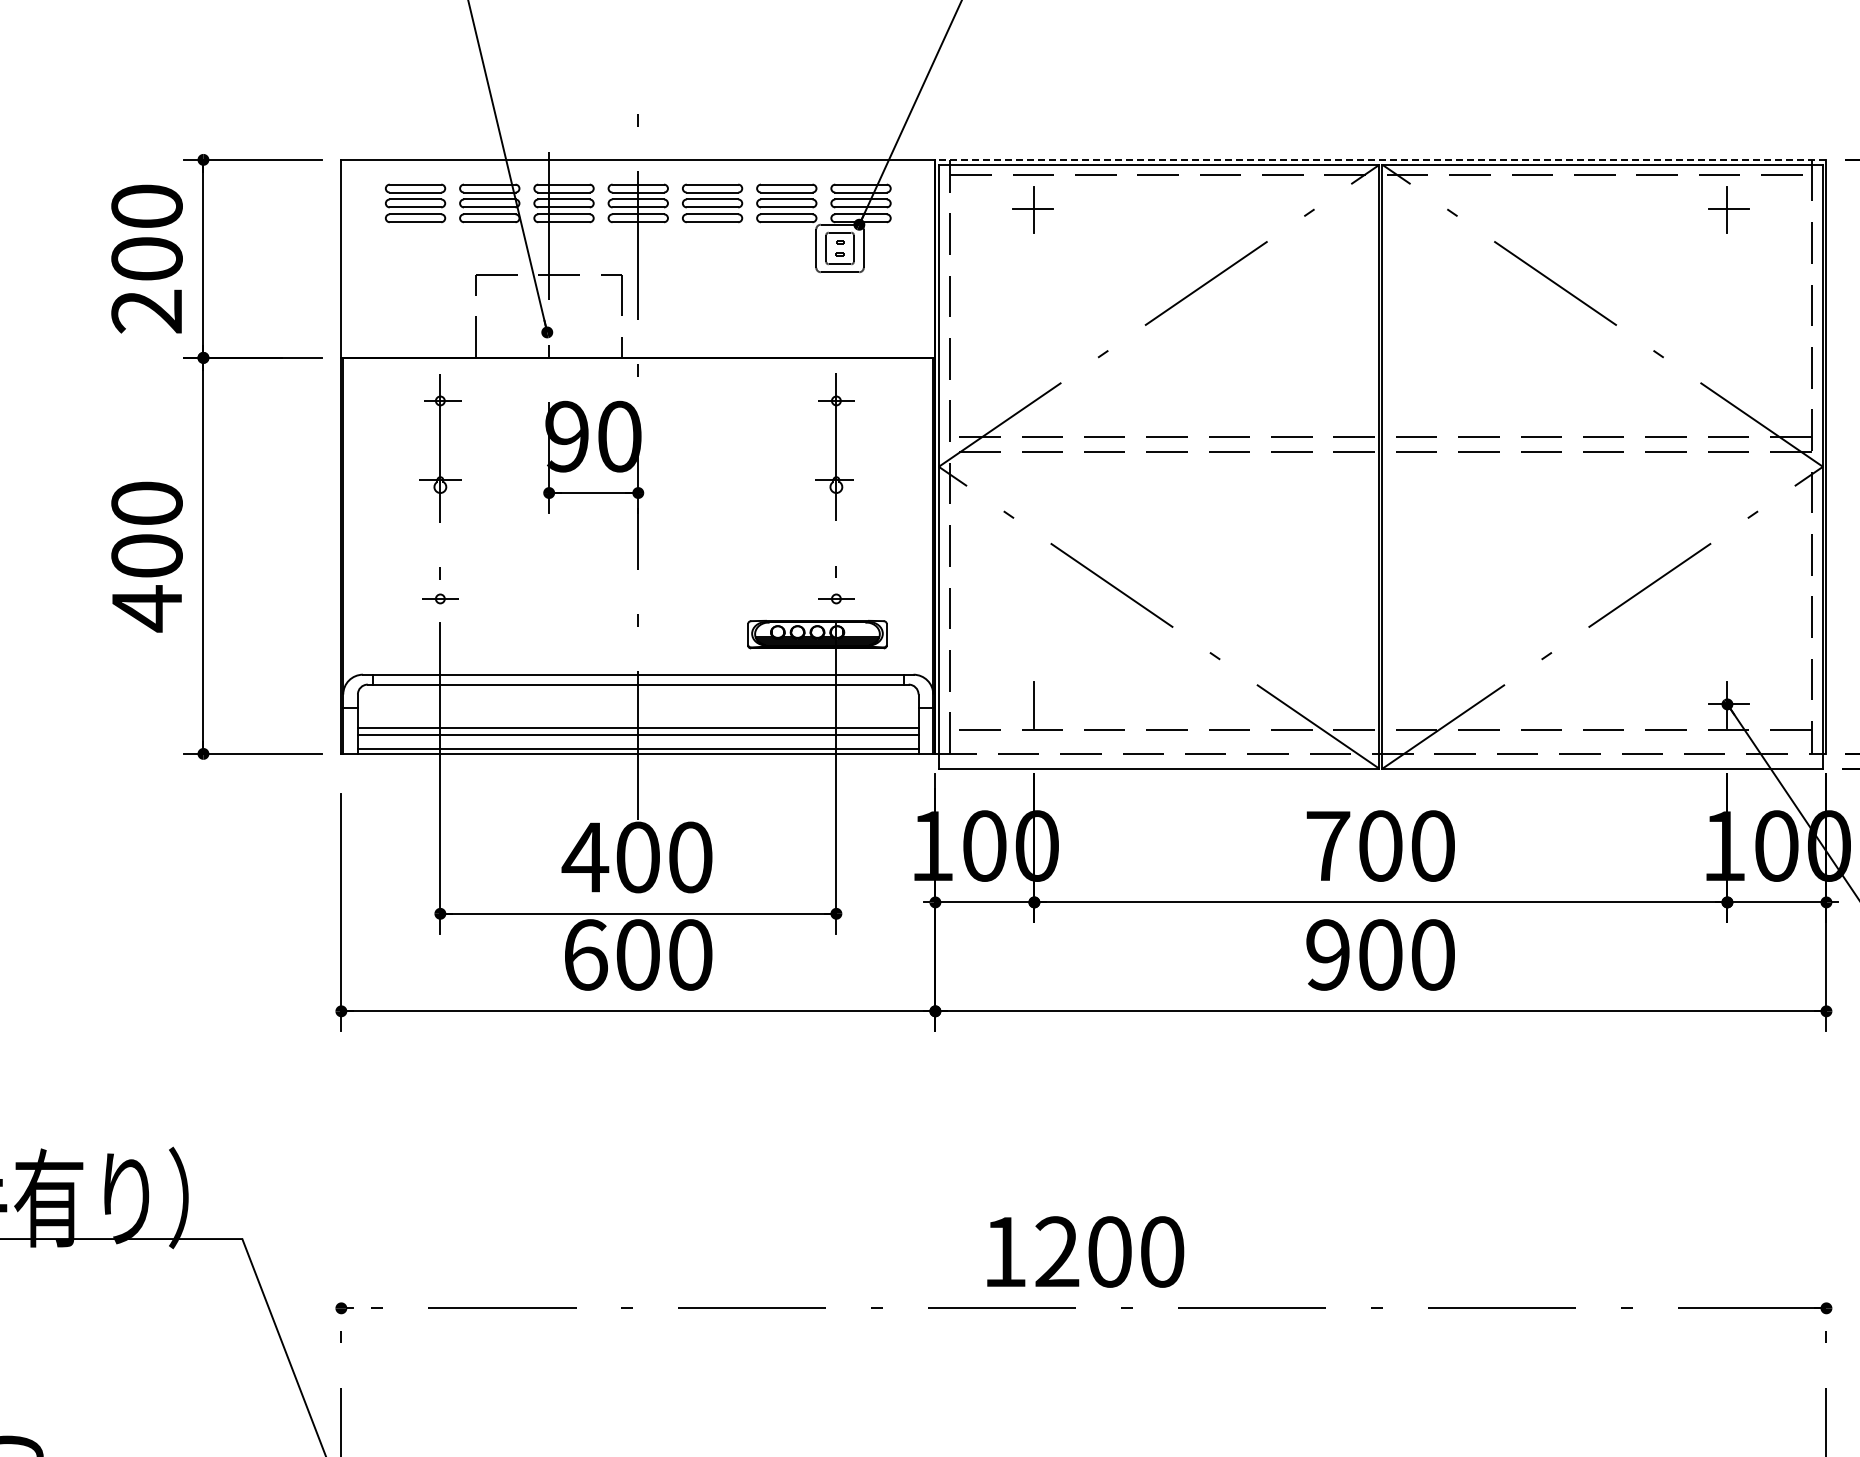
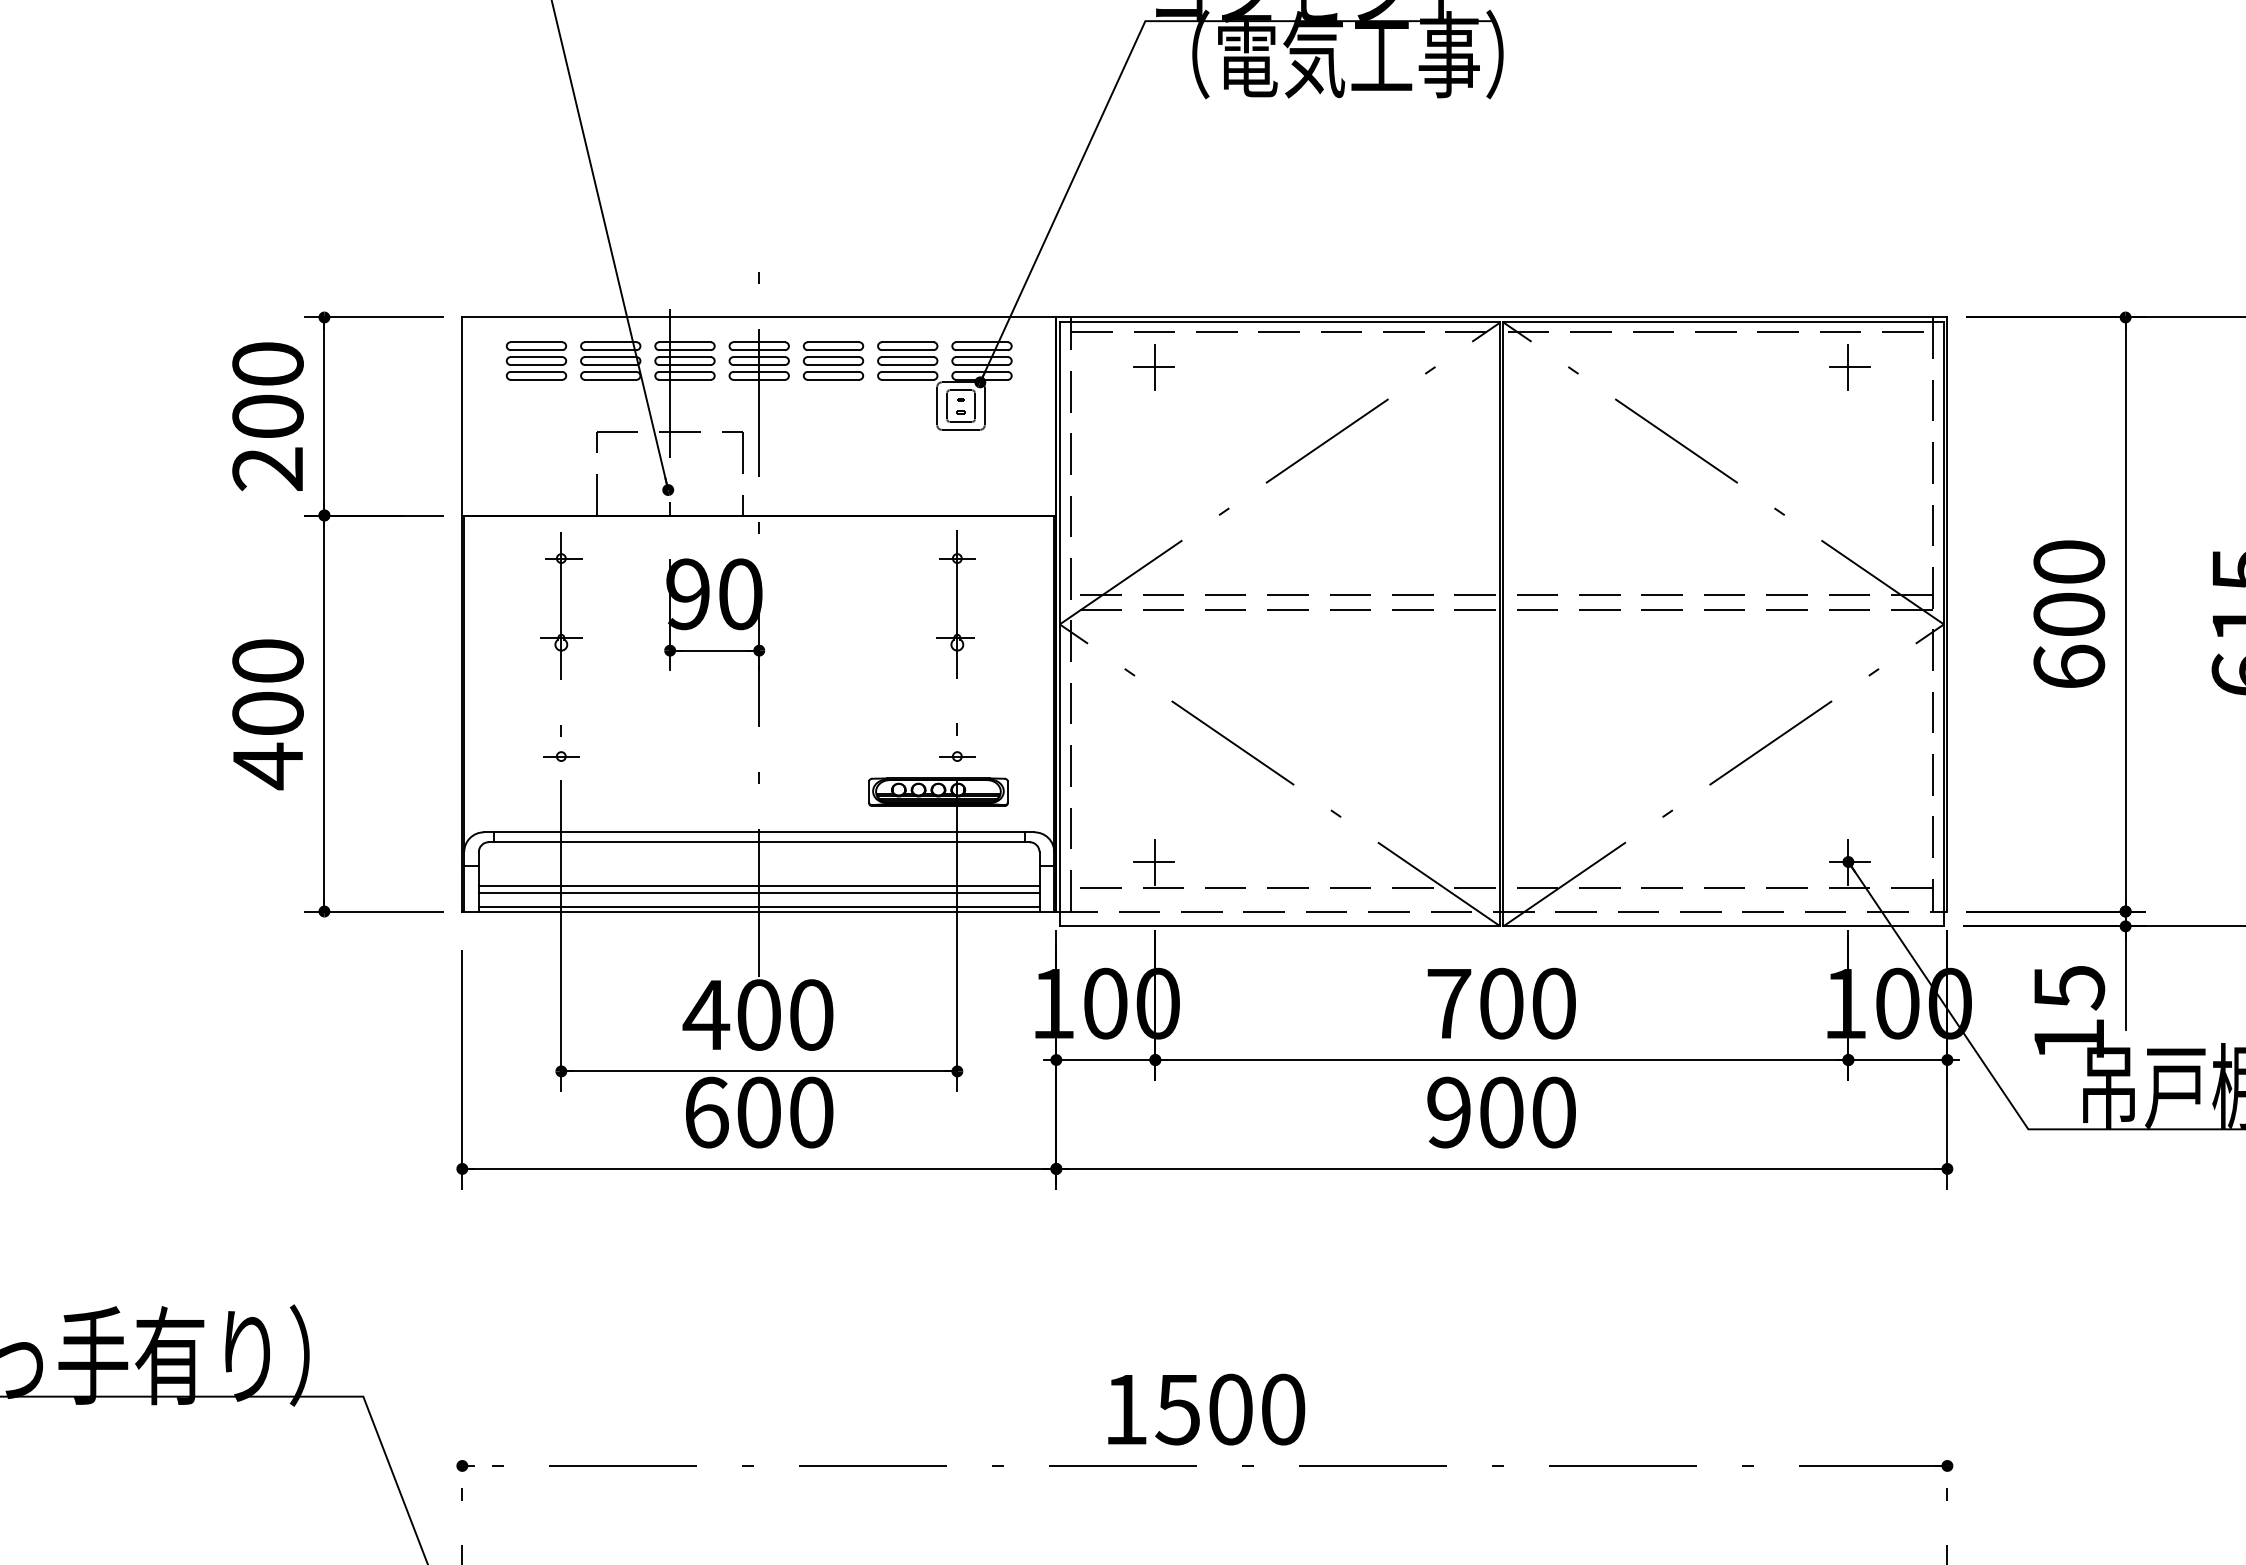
line: (1380, 159) -> (1501, 317), dashed -> solid
line: (1032, 704) -> (1153, 862), added
text: (1056, 1251) -> (1177, 1409), 1200 -> 1500

